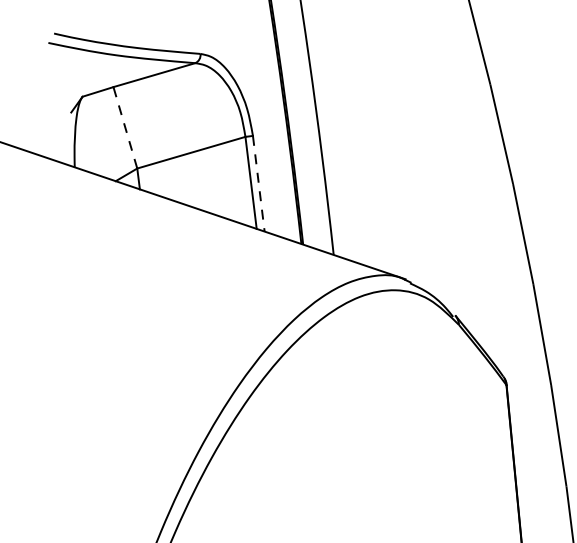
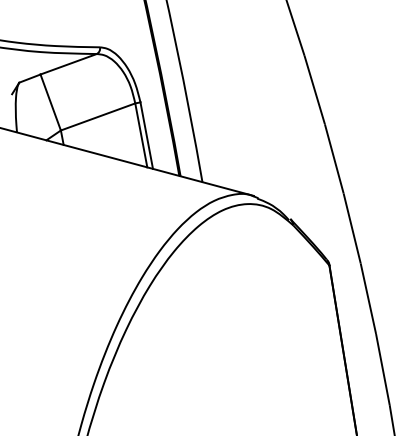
line: (125, 127) -> (50, 102), dashed -> solid
line: (258, 183) -> (146, 135), dashed -> solid

